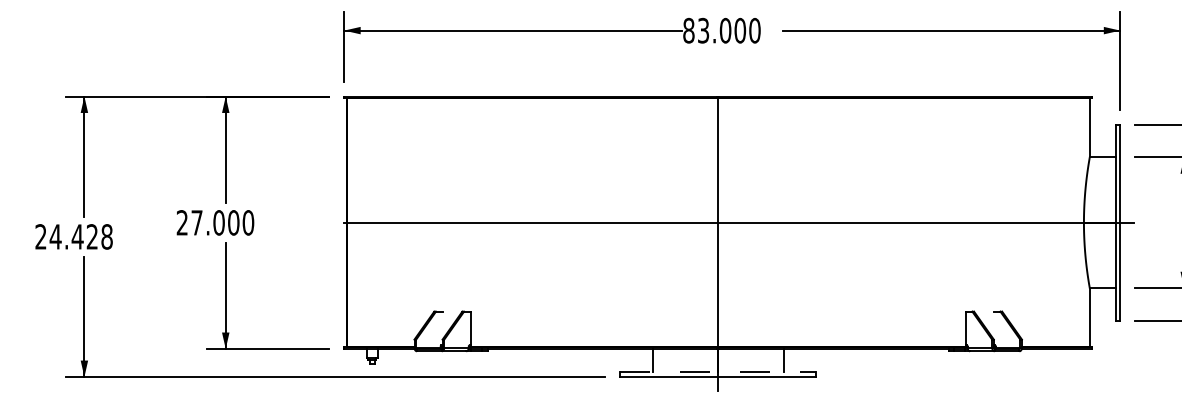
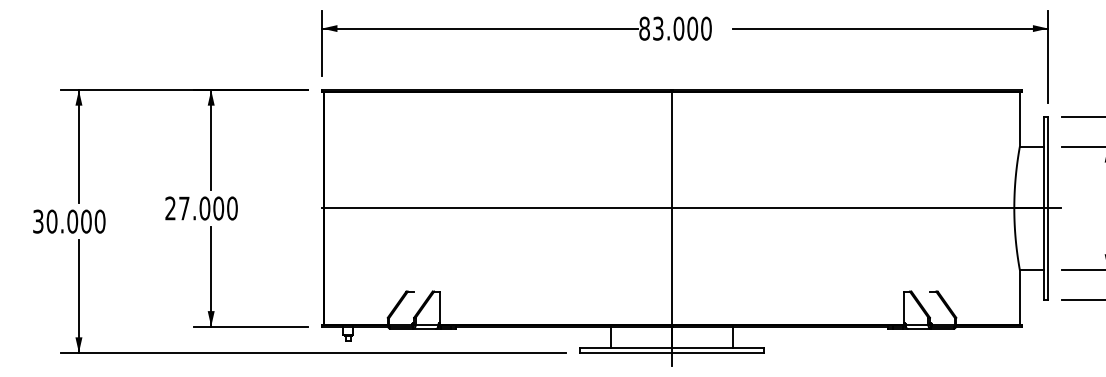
text: (74, 236) -> (69, 221), 24.428 -> 30.000
line: (718, 372) -> (672, 348), dashed -> solid

